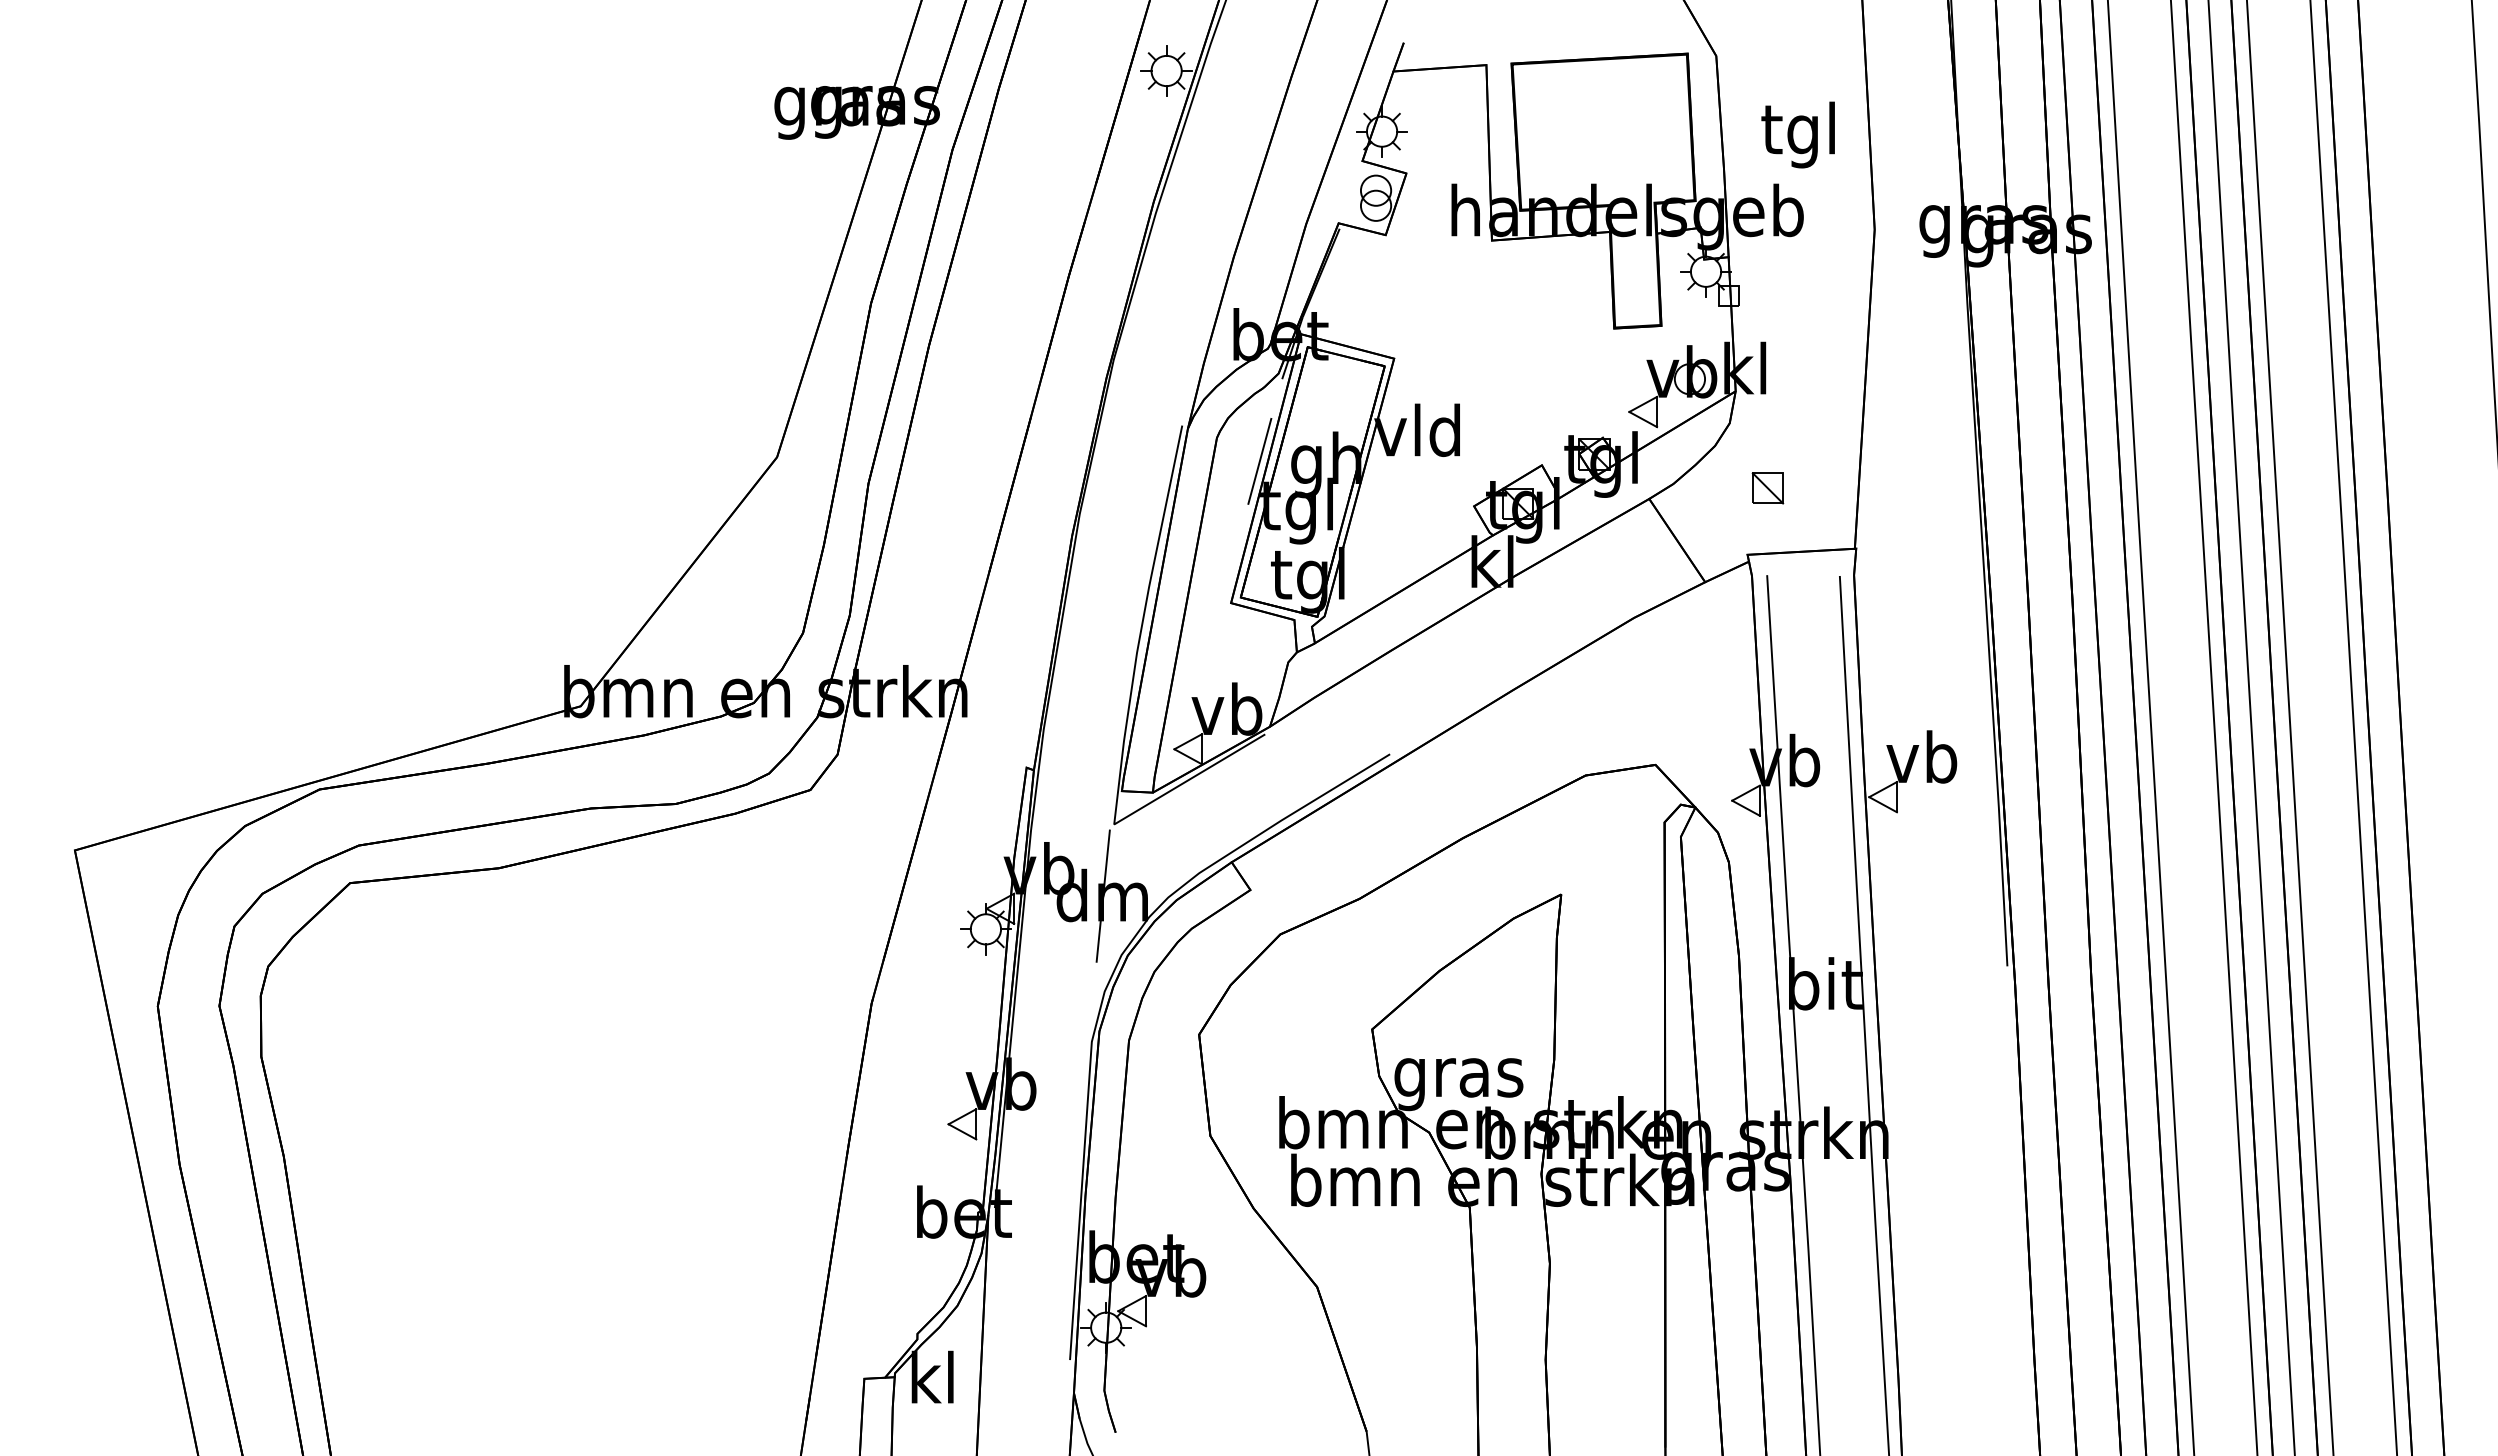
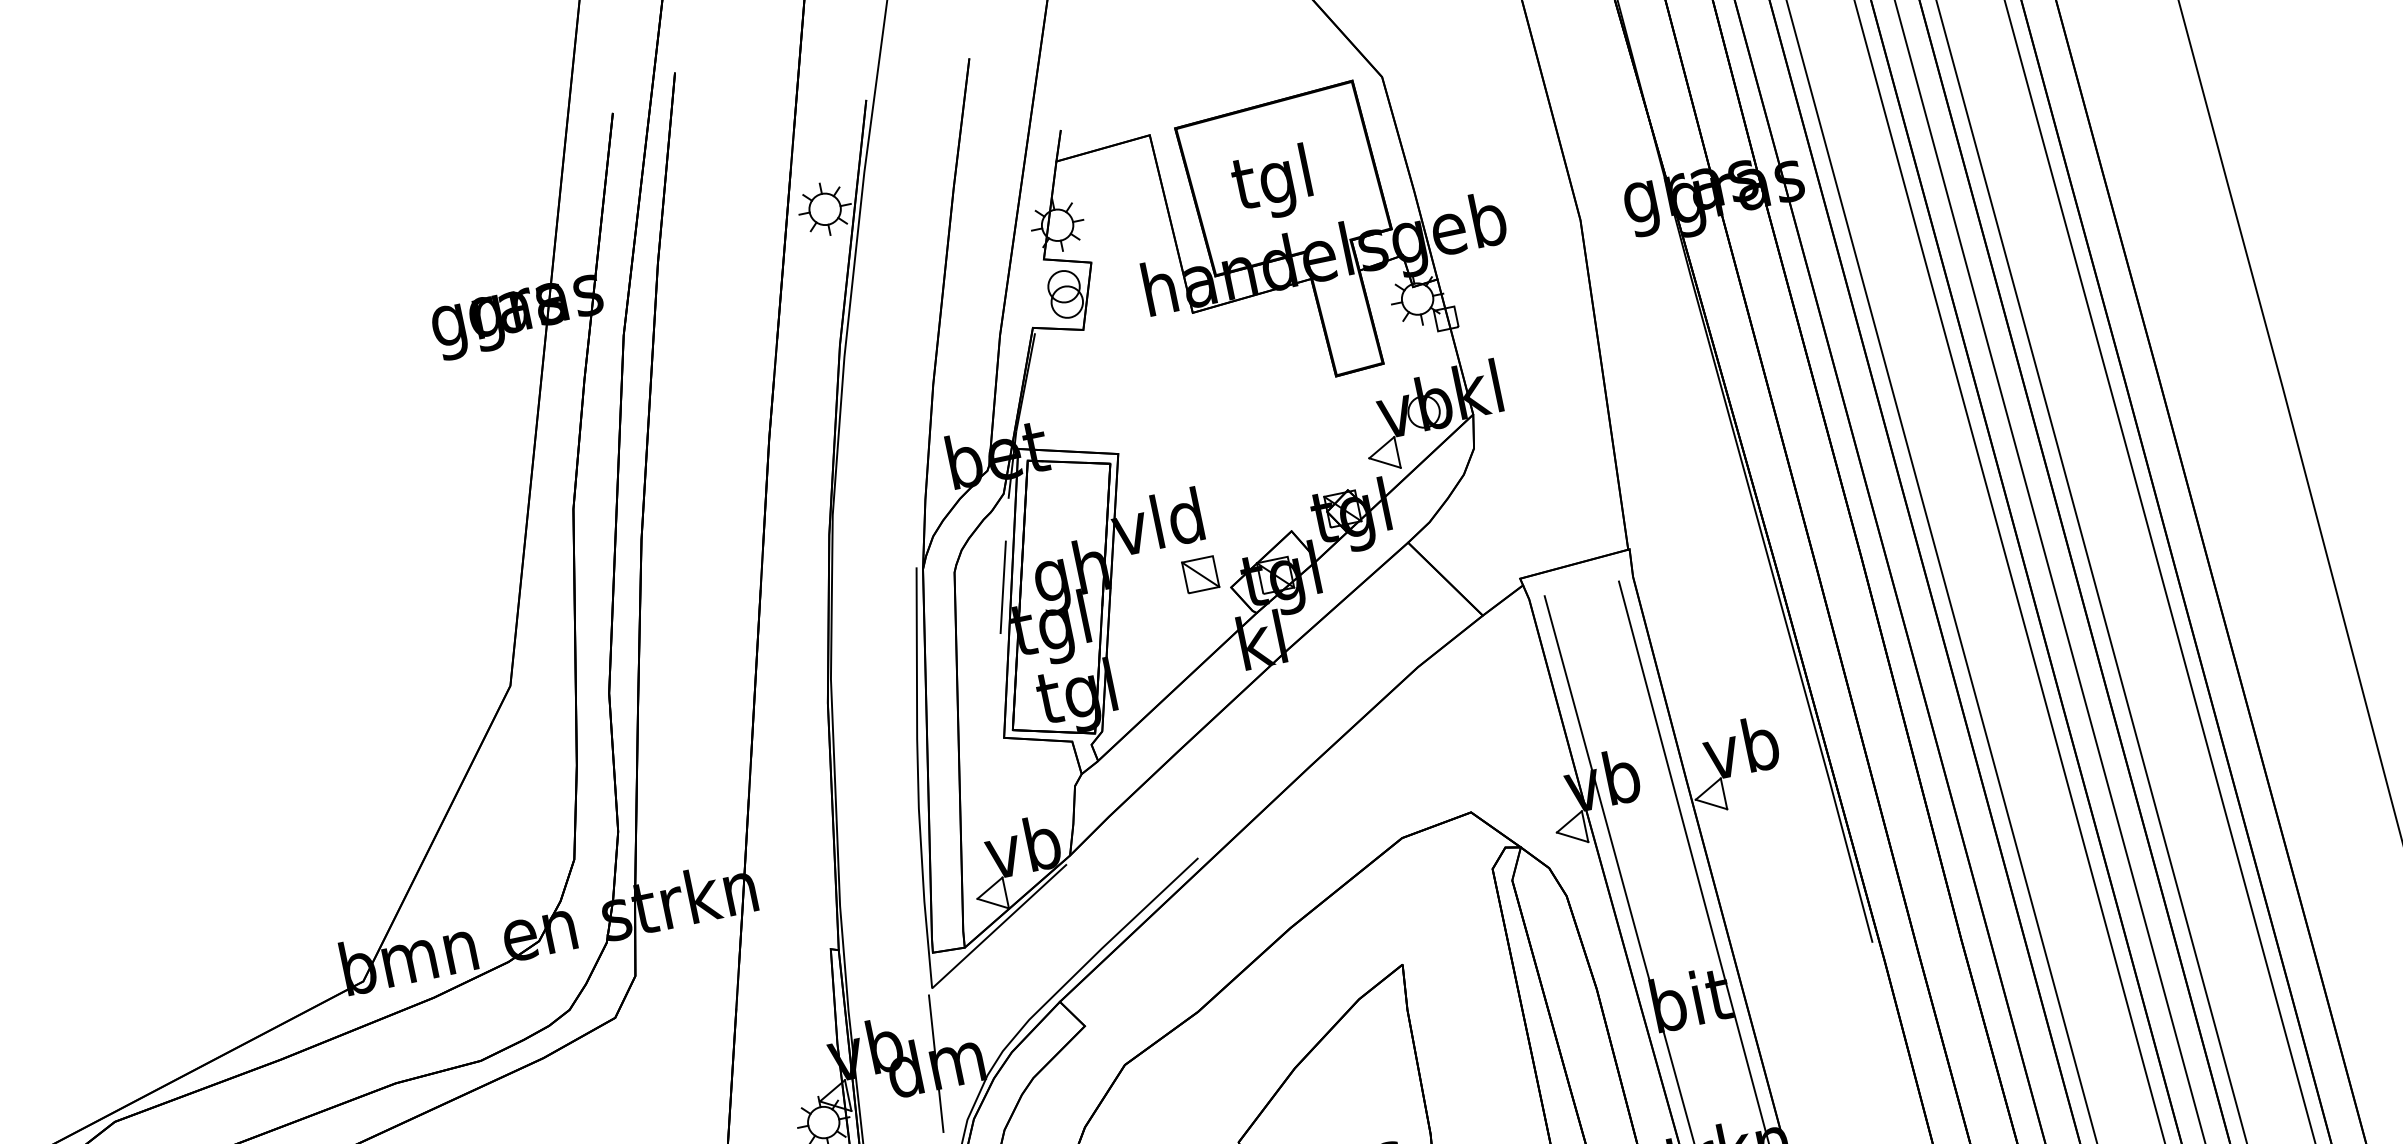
text: (1797, 134) -> (1271, 183), moved
part: (1767, 488) -> (1200, 575), moved

